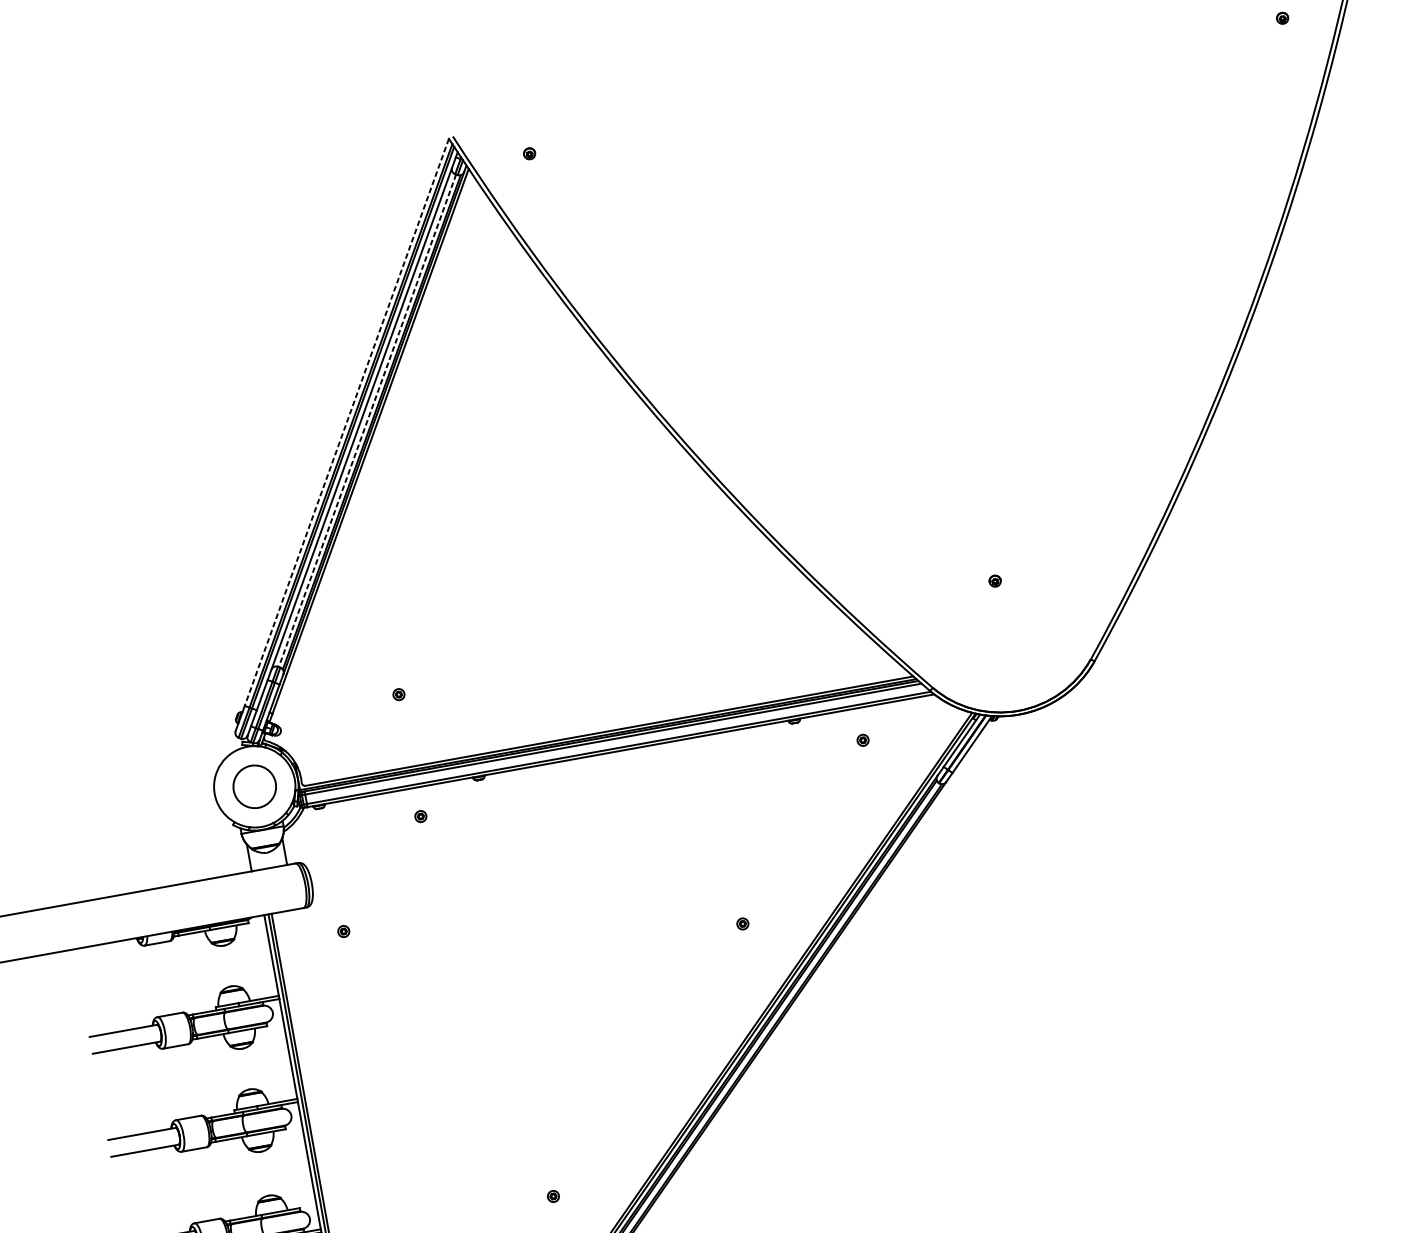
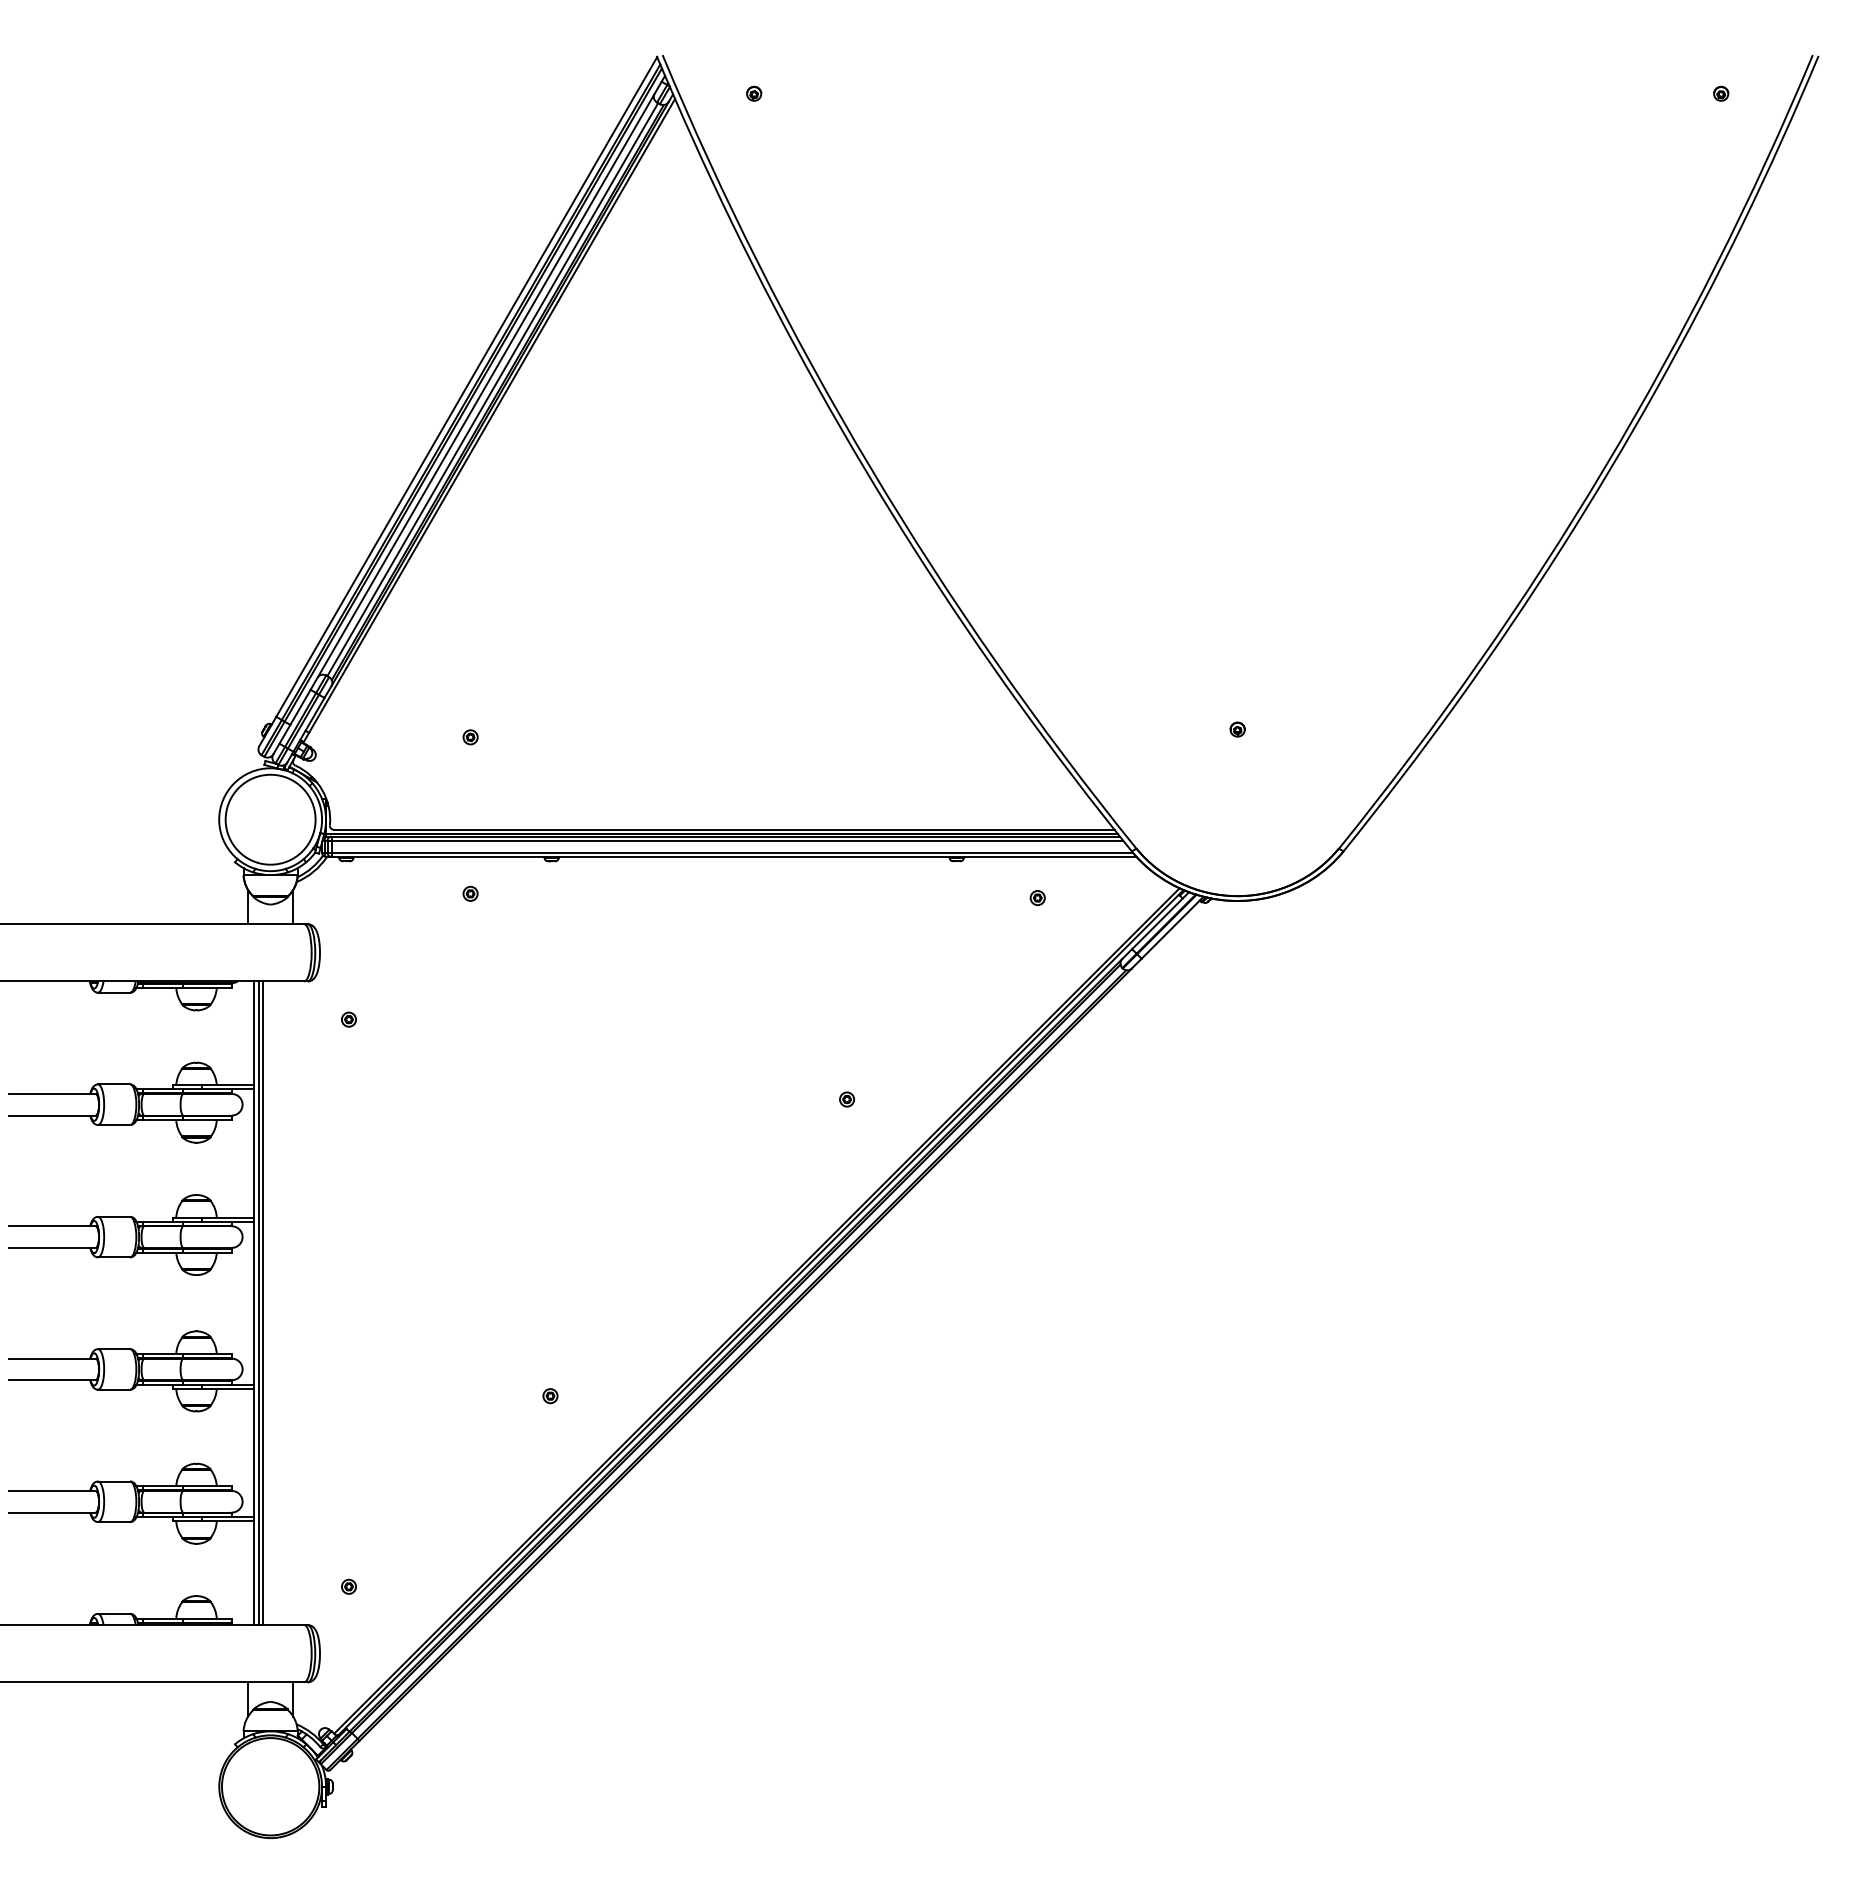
line: (367, 420) -> (492, 389), dashed -> solid
line: (346, 422) -> (466, 386), dashed -> solid
circle: (254, 786) -> (270, 819), size x1.67

